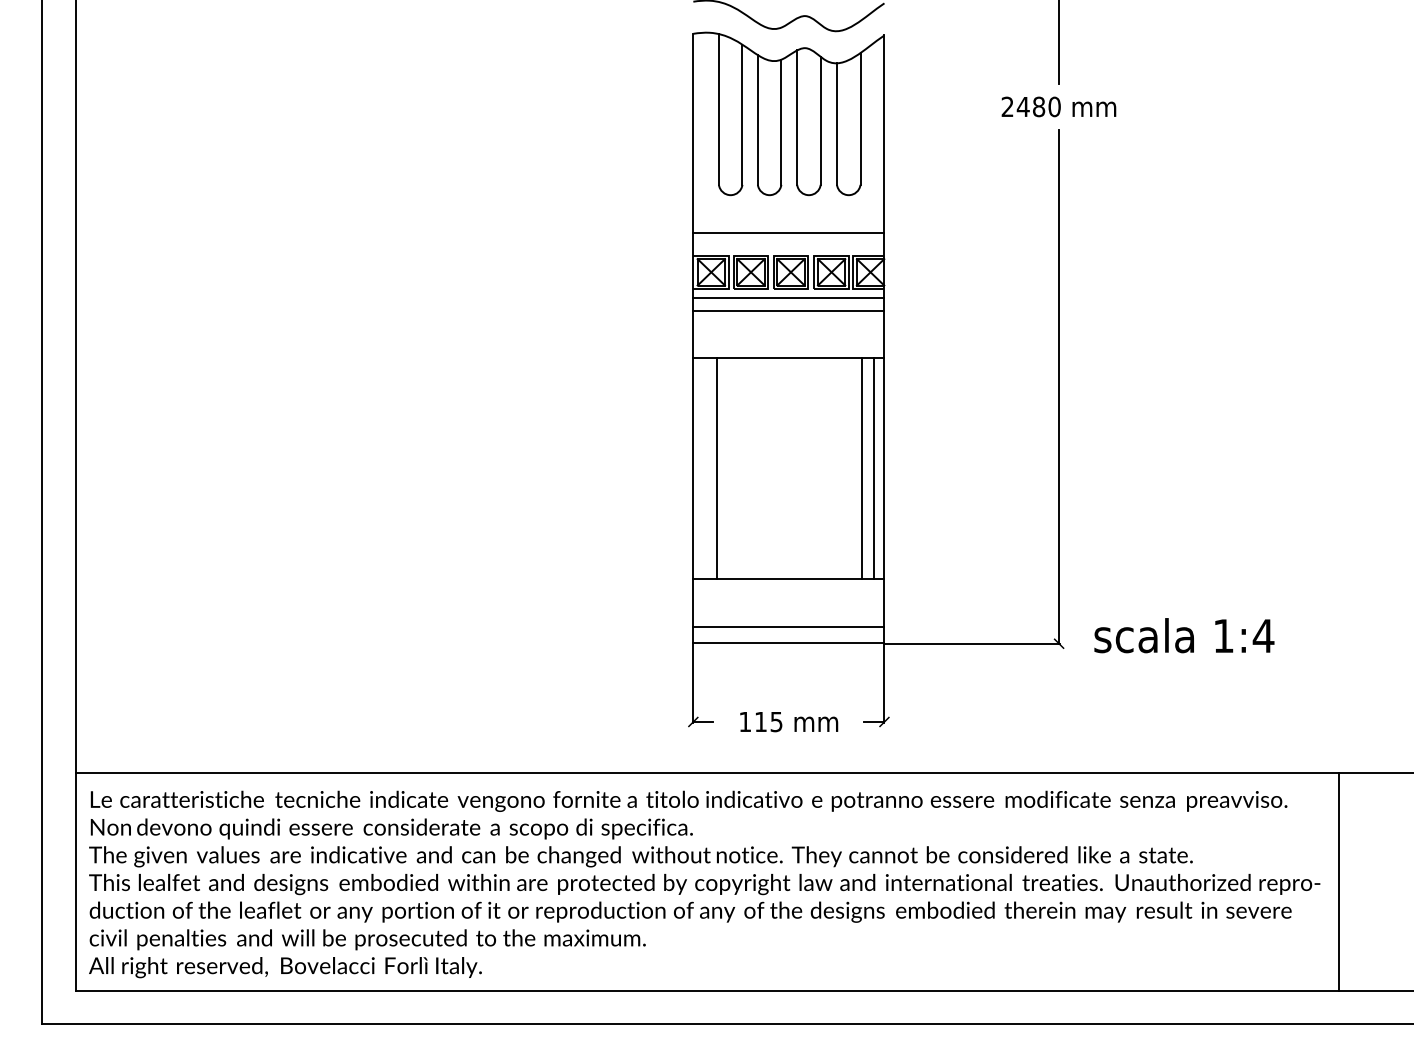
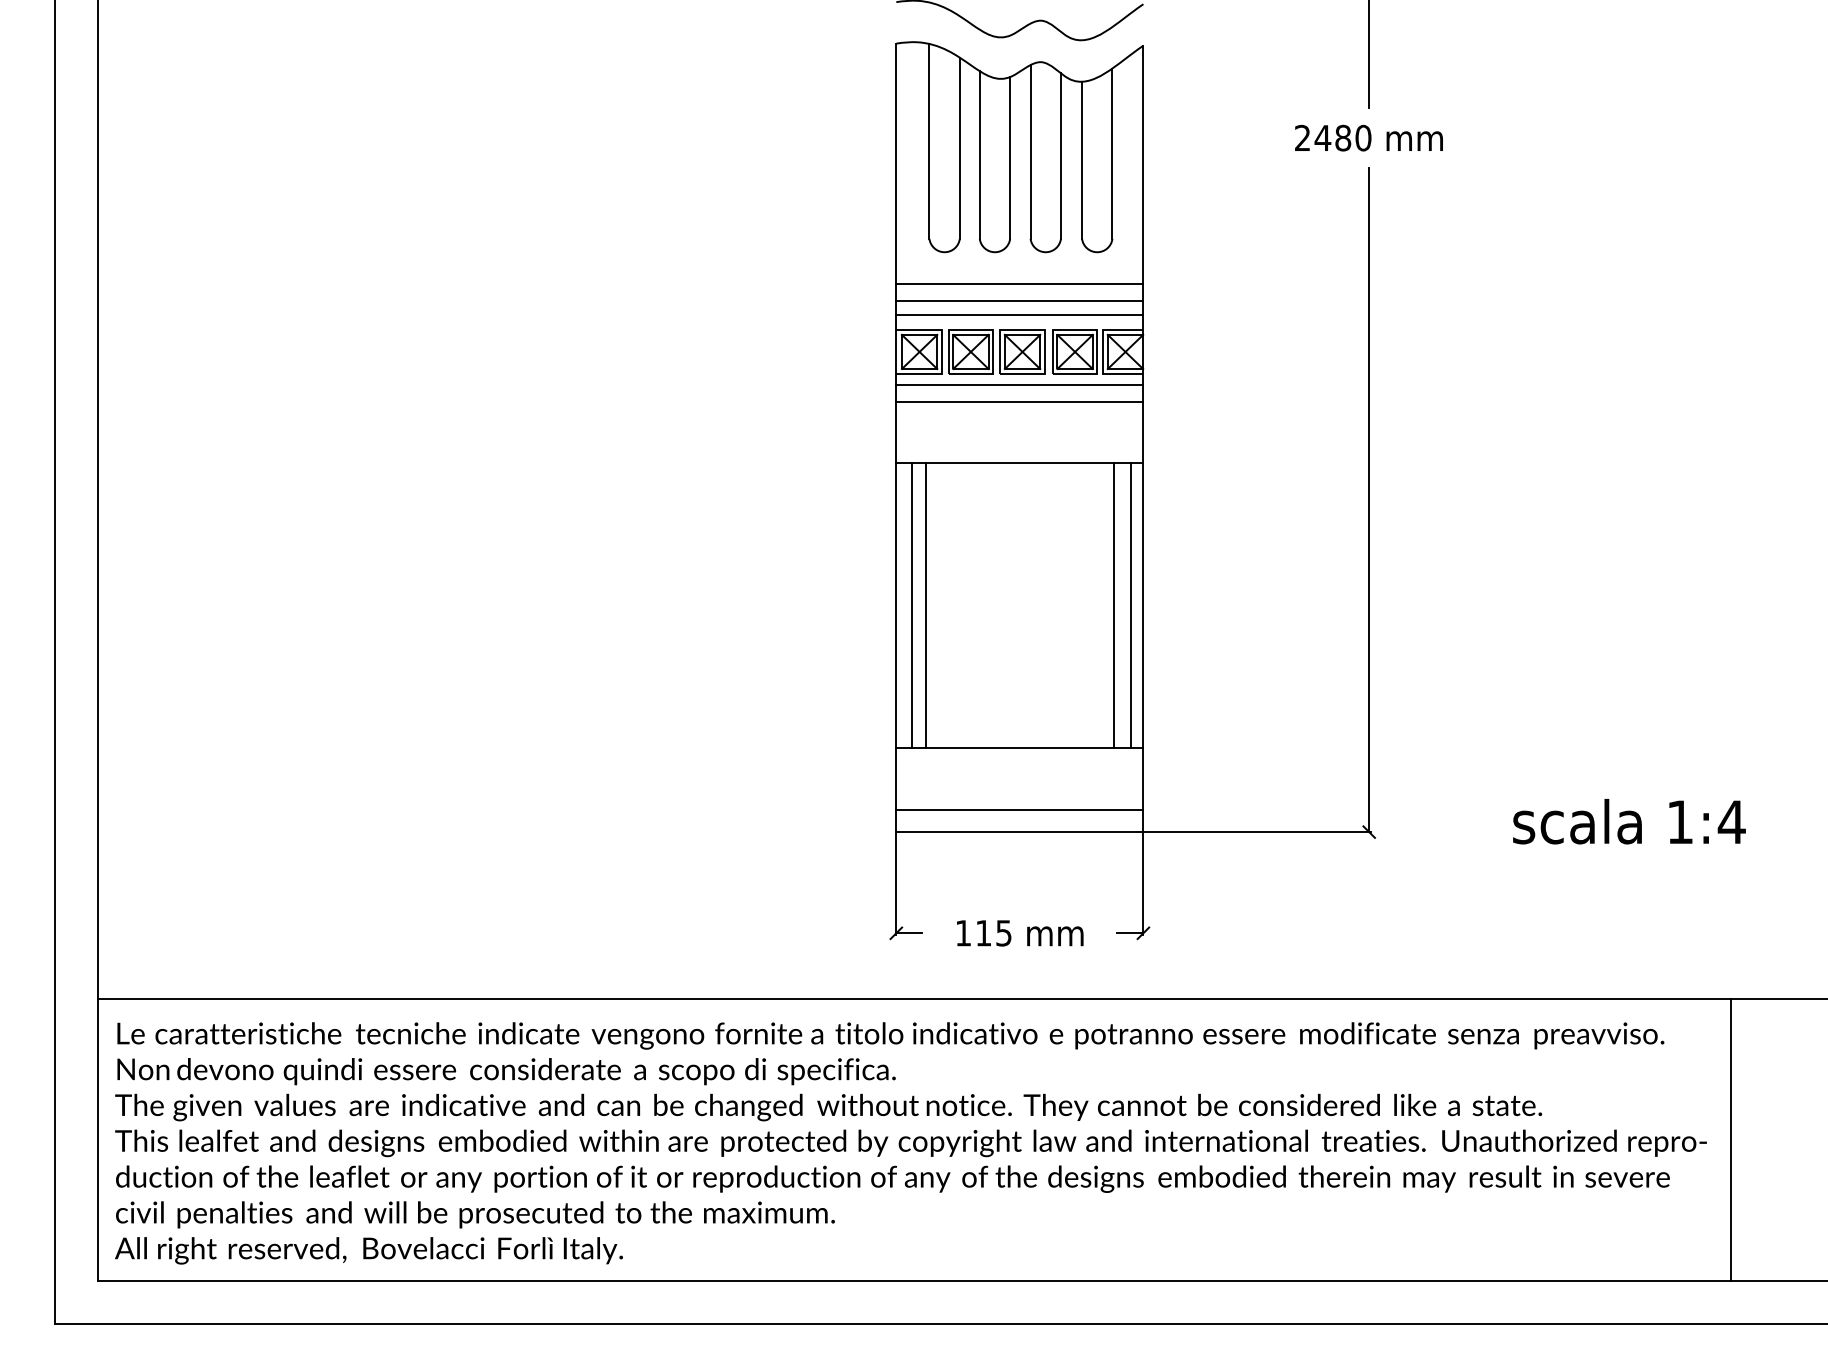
line: (788, 219) -> (1019, 283), added
line: (788, 243) -> (1019, 314), added
line: (705, 468) -> (912, 605), added
text: (1184, 635) -> (1629, 821), moved

